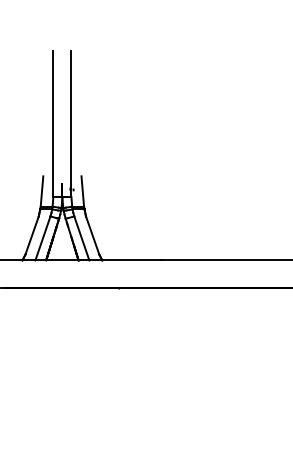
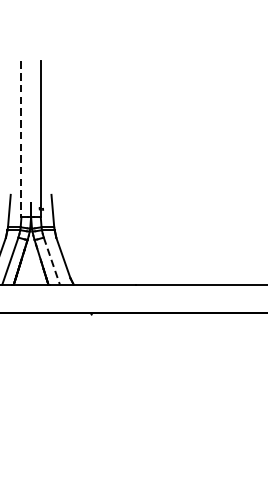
line: (53, 124) -> (21, 139), solid -> dashed
line: (82, 238) -> (52, 261), solid -> dashed

